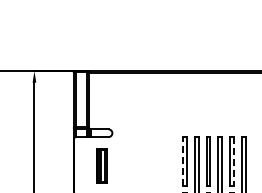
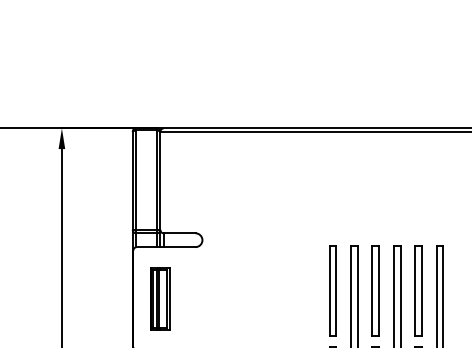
line: (182, 161) -> (328, 291), dashed -> solid
line: (234, 161) -> (422, 291), dashed -> solid
part: (101, 165) -> (159, 298), moved

